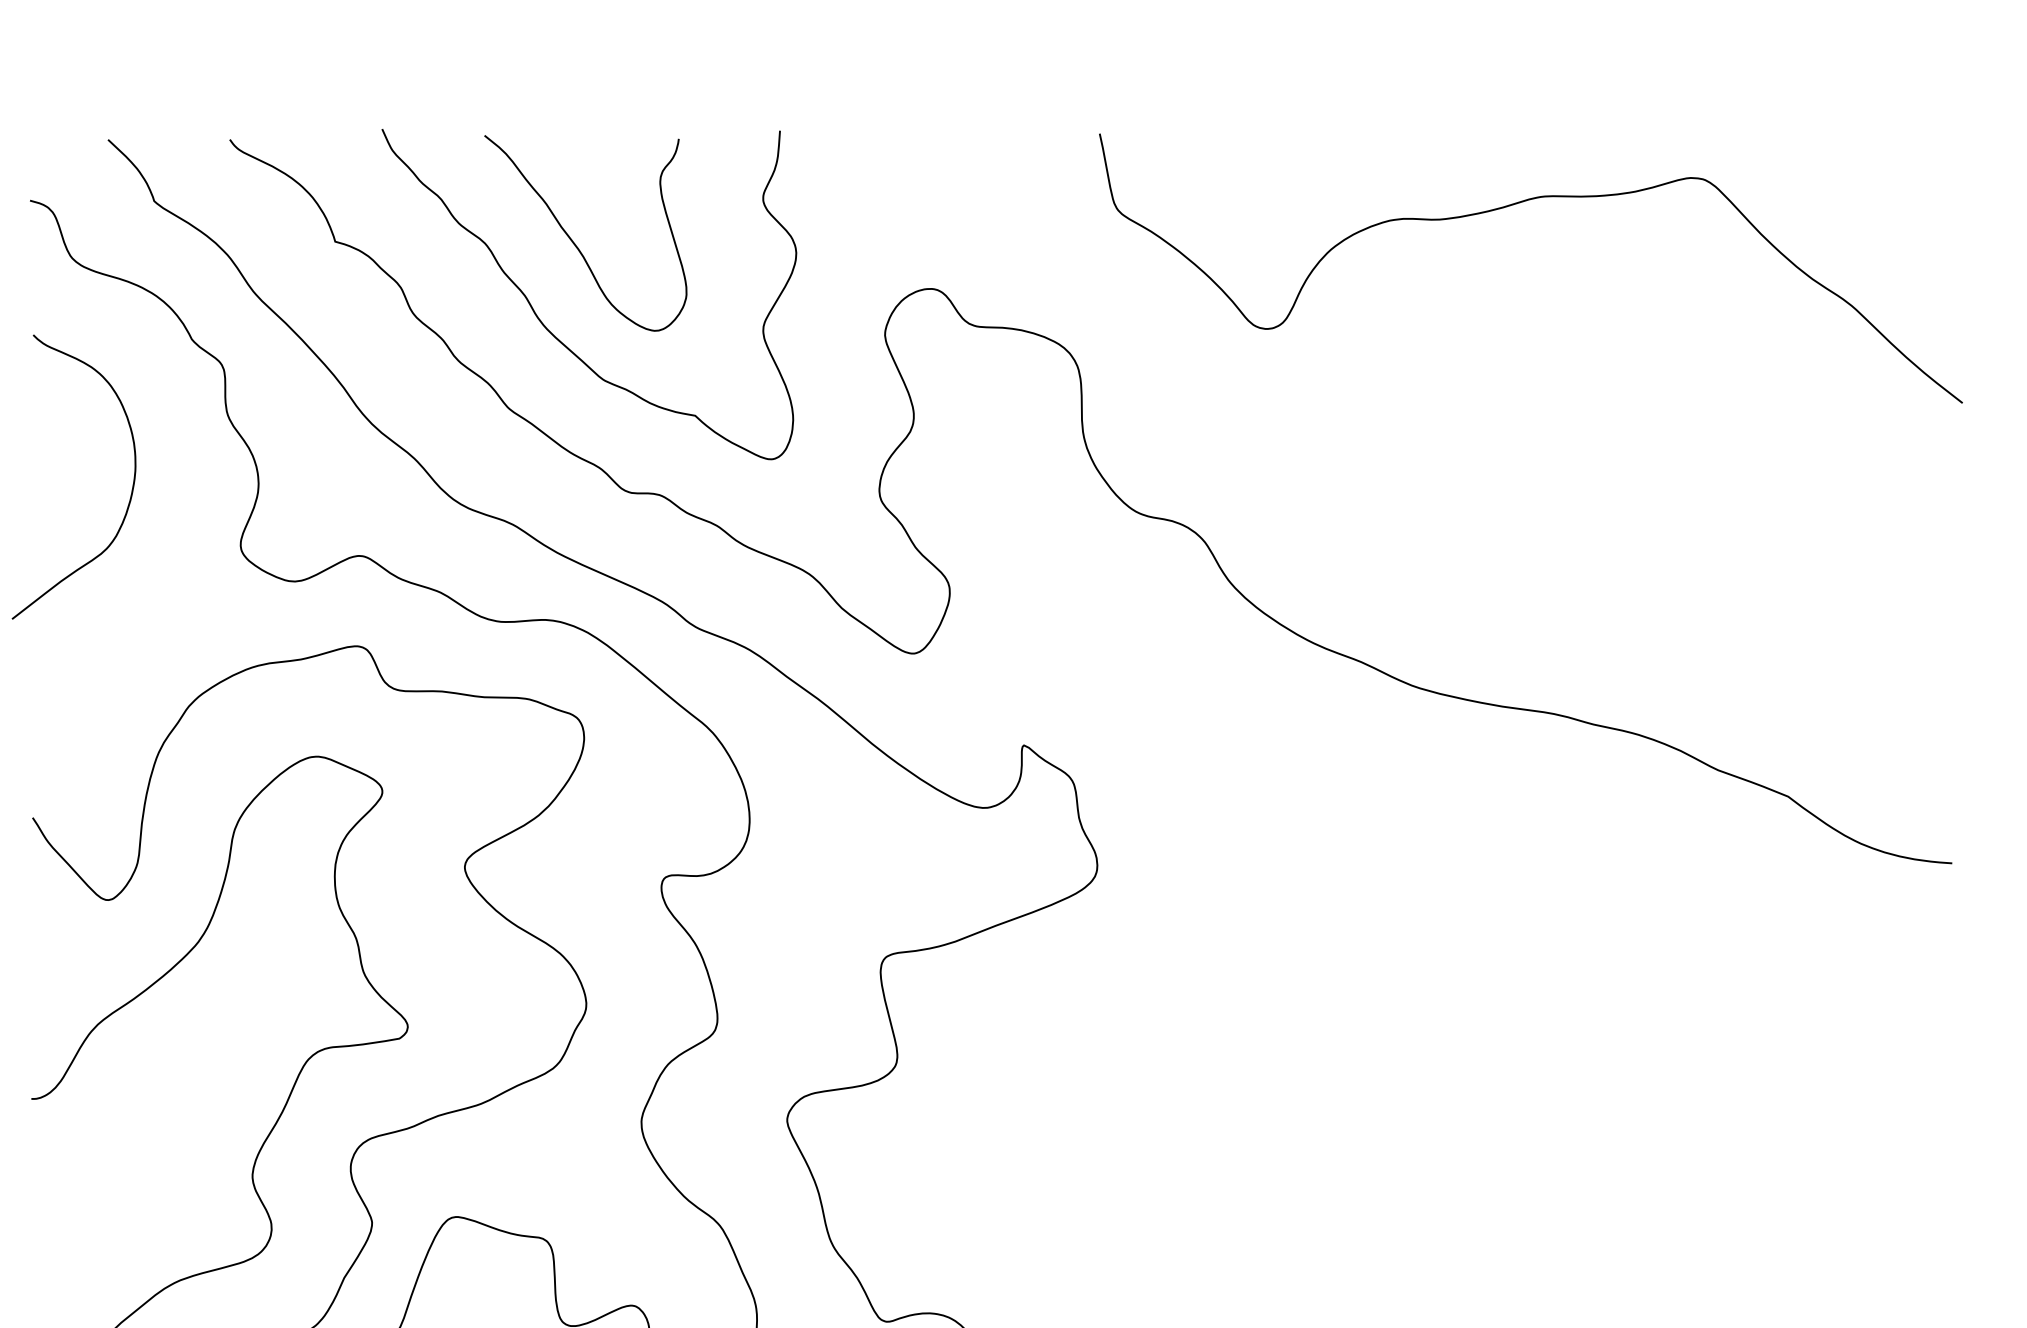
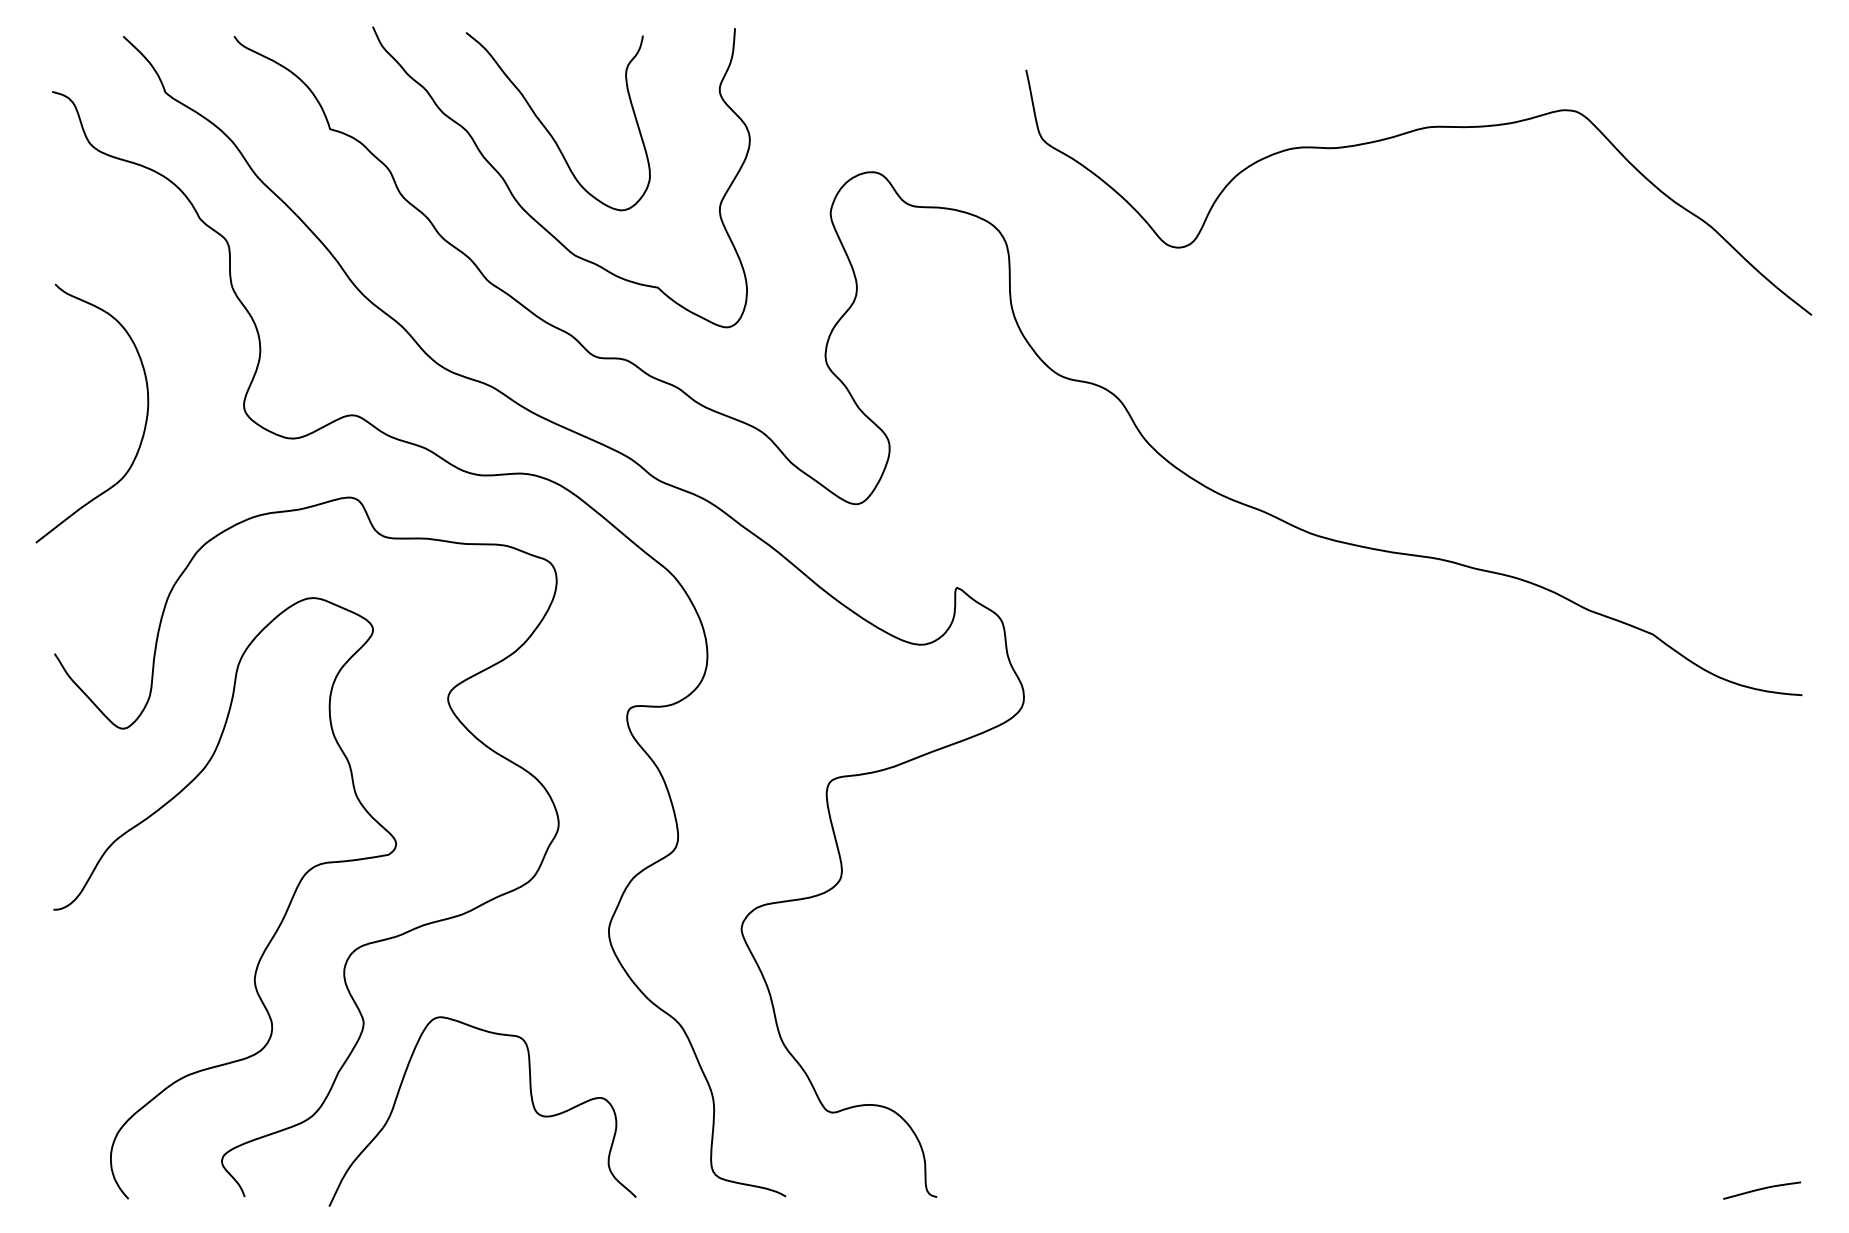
curve: (1509, 206) -> (1399, 136), moved
curve: (131, 489) -> (144, 424), moved

